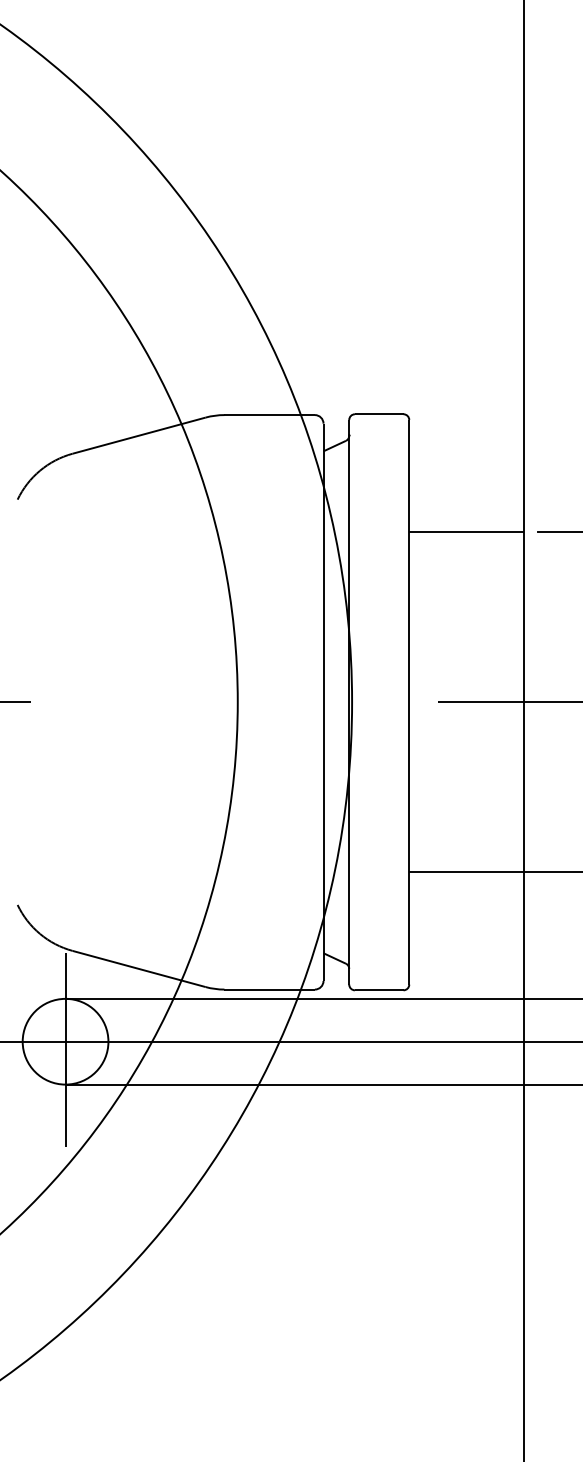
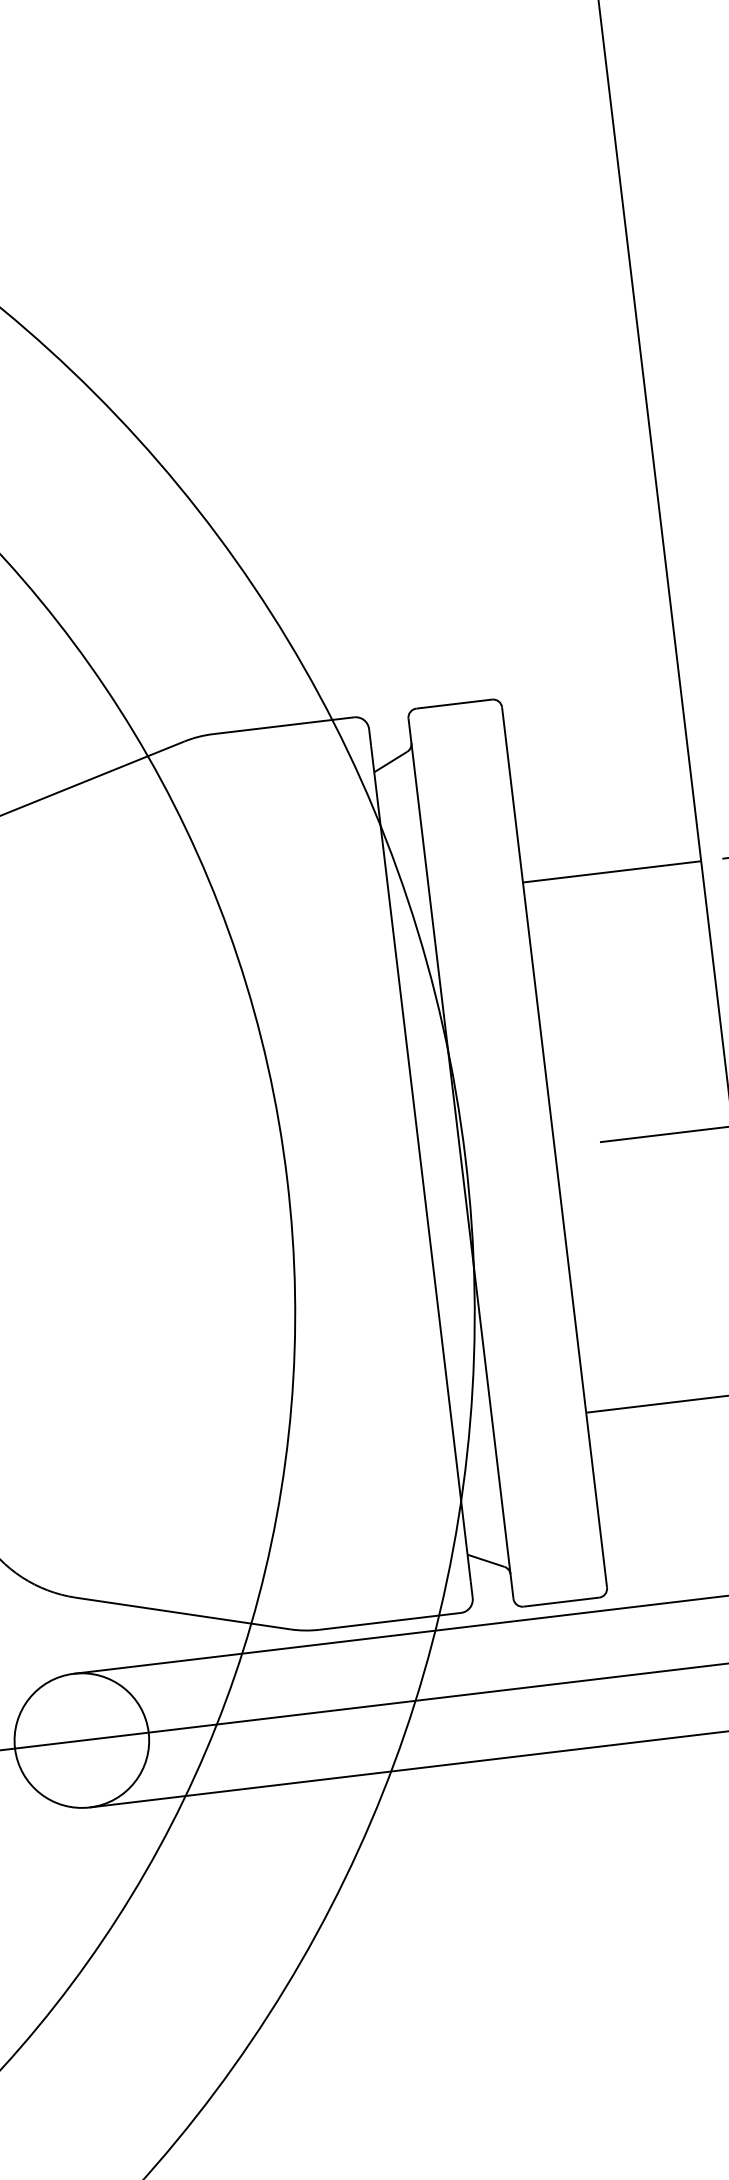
line: (65, 1050) -> (83, 1754), removed

